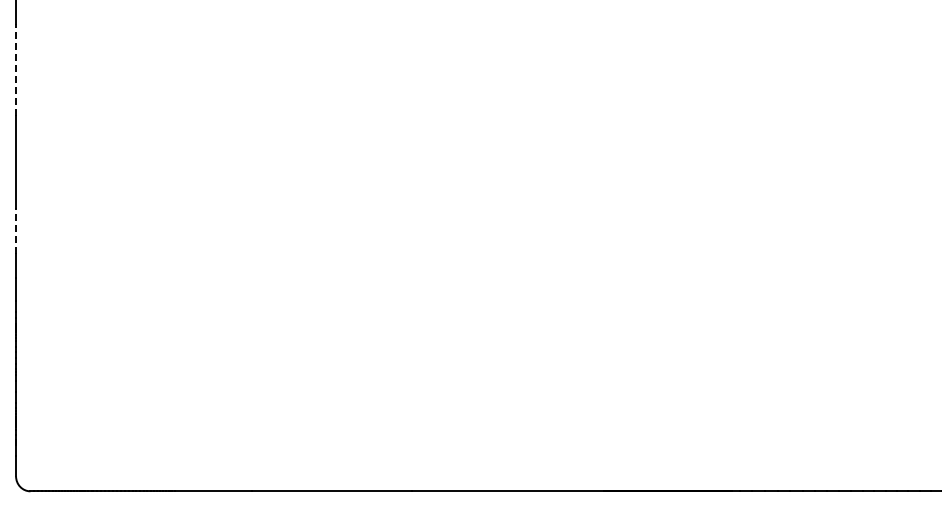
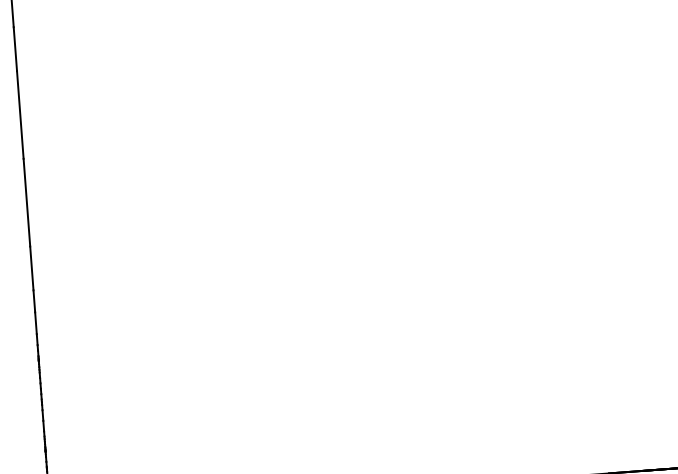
line: (16, 69) -> (20, 114), dashed -> solid
line: (16, 230) -> (32, 267), dashed -> solid

